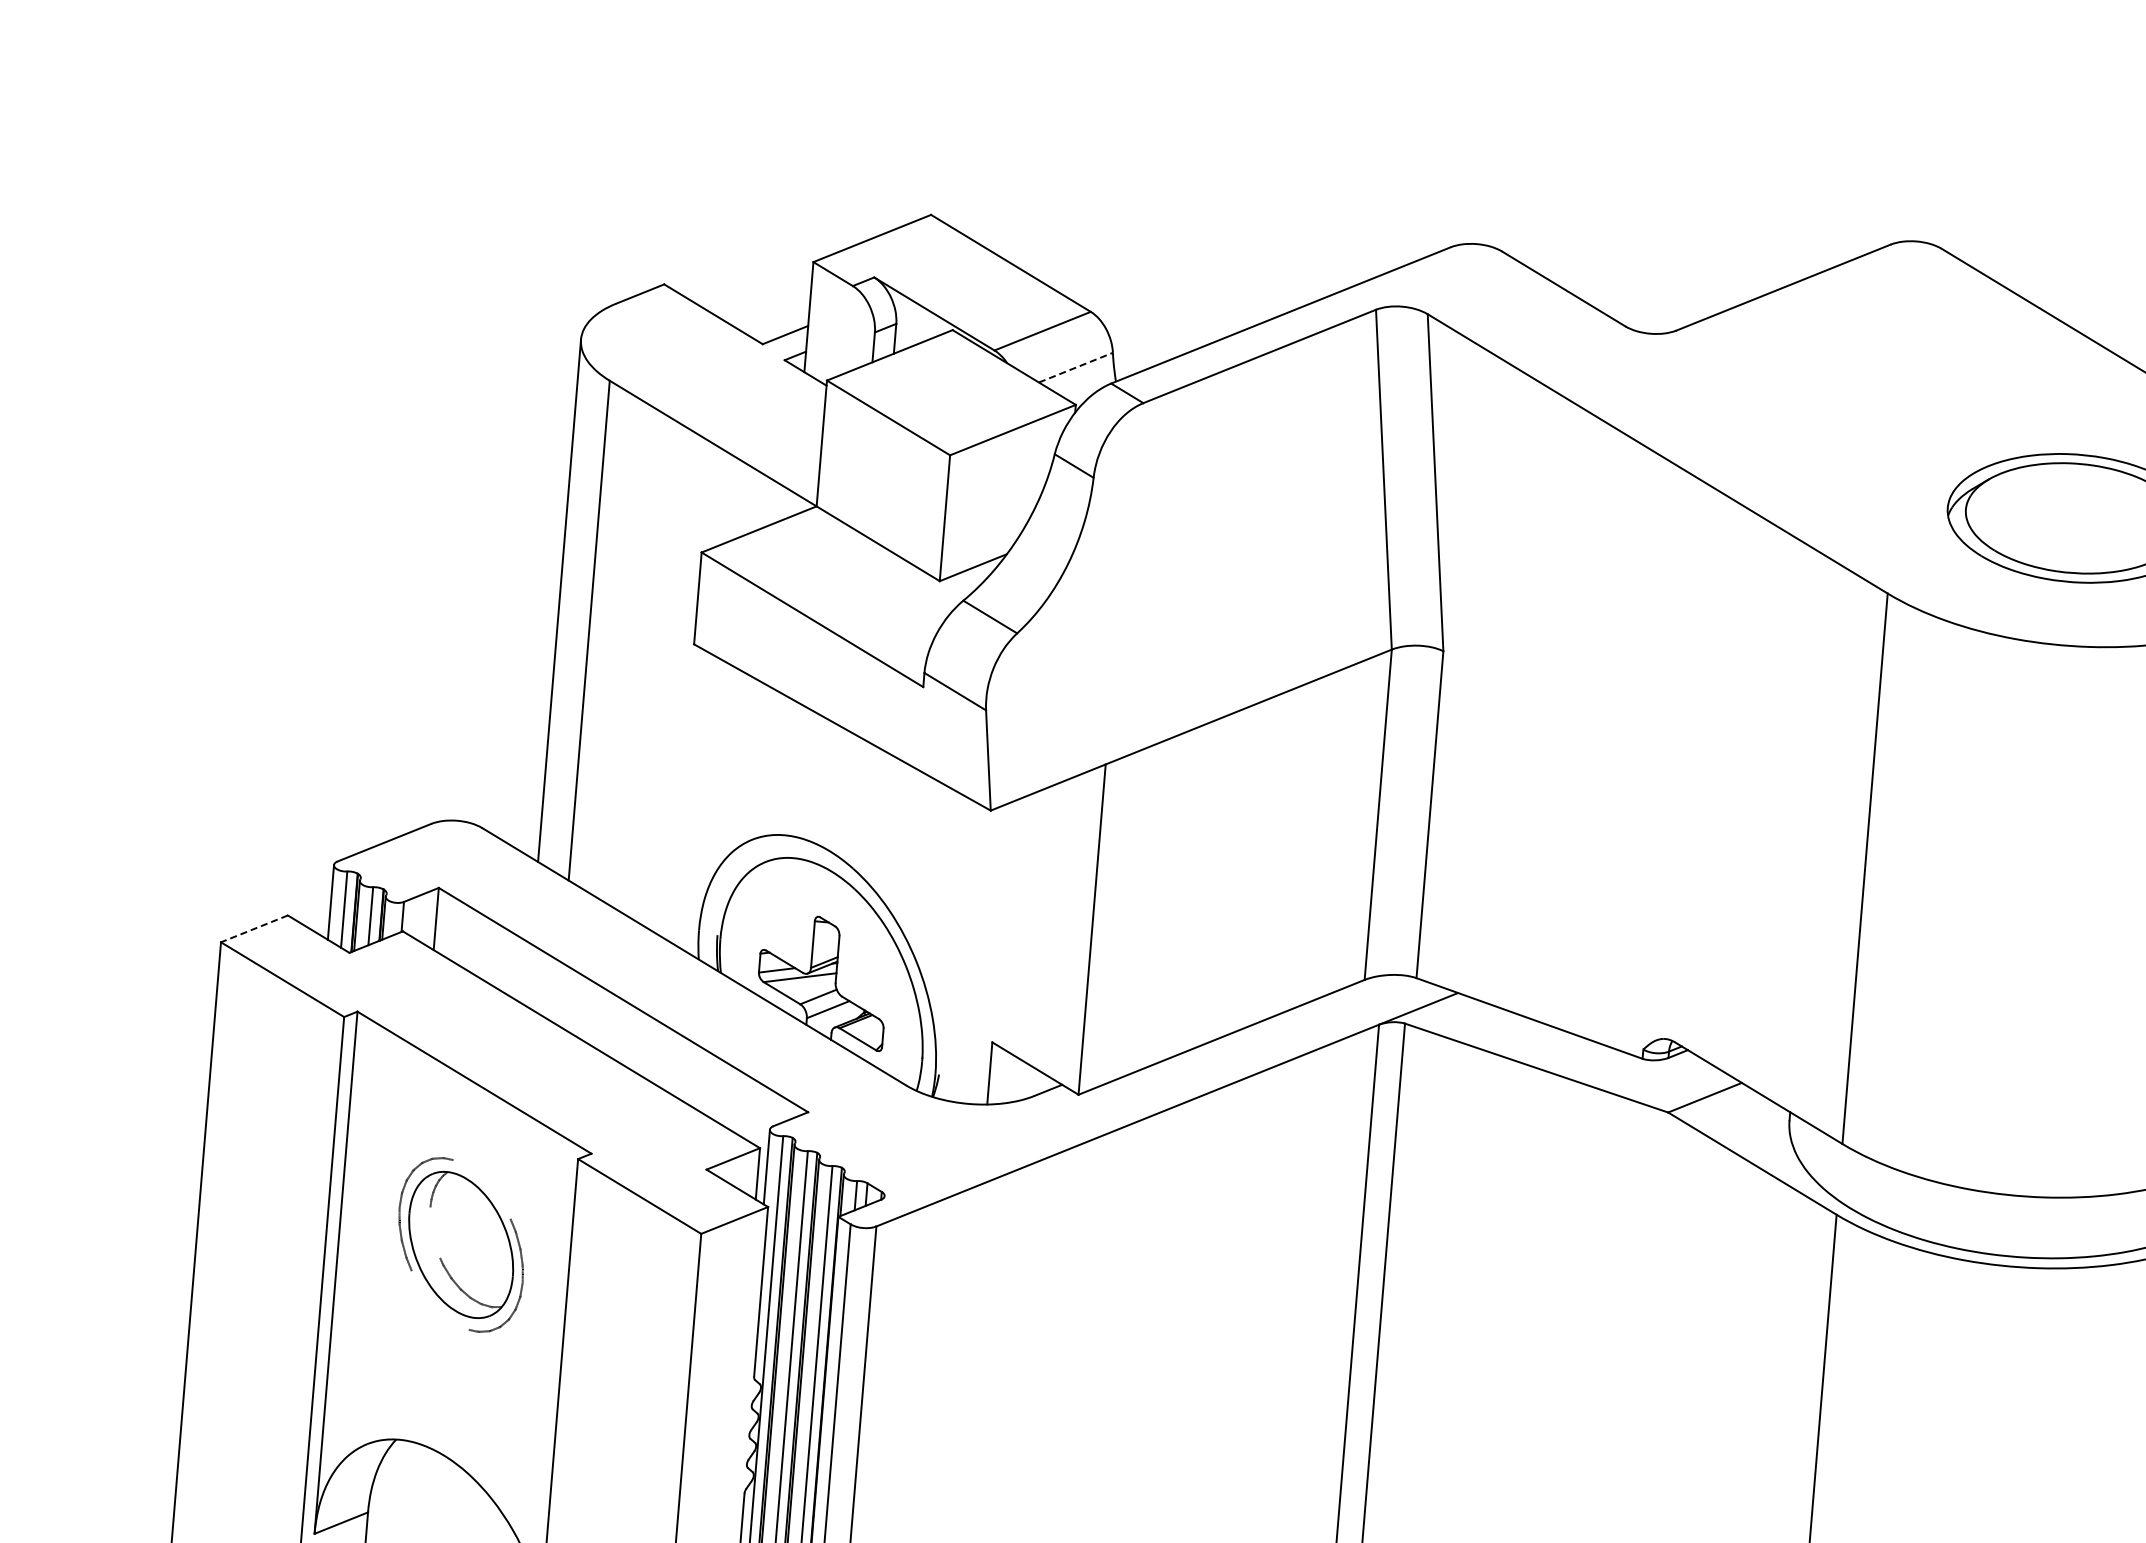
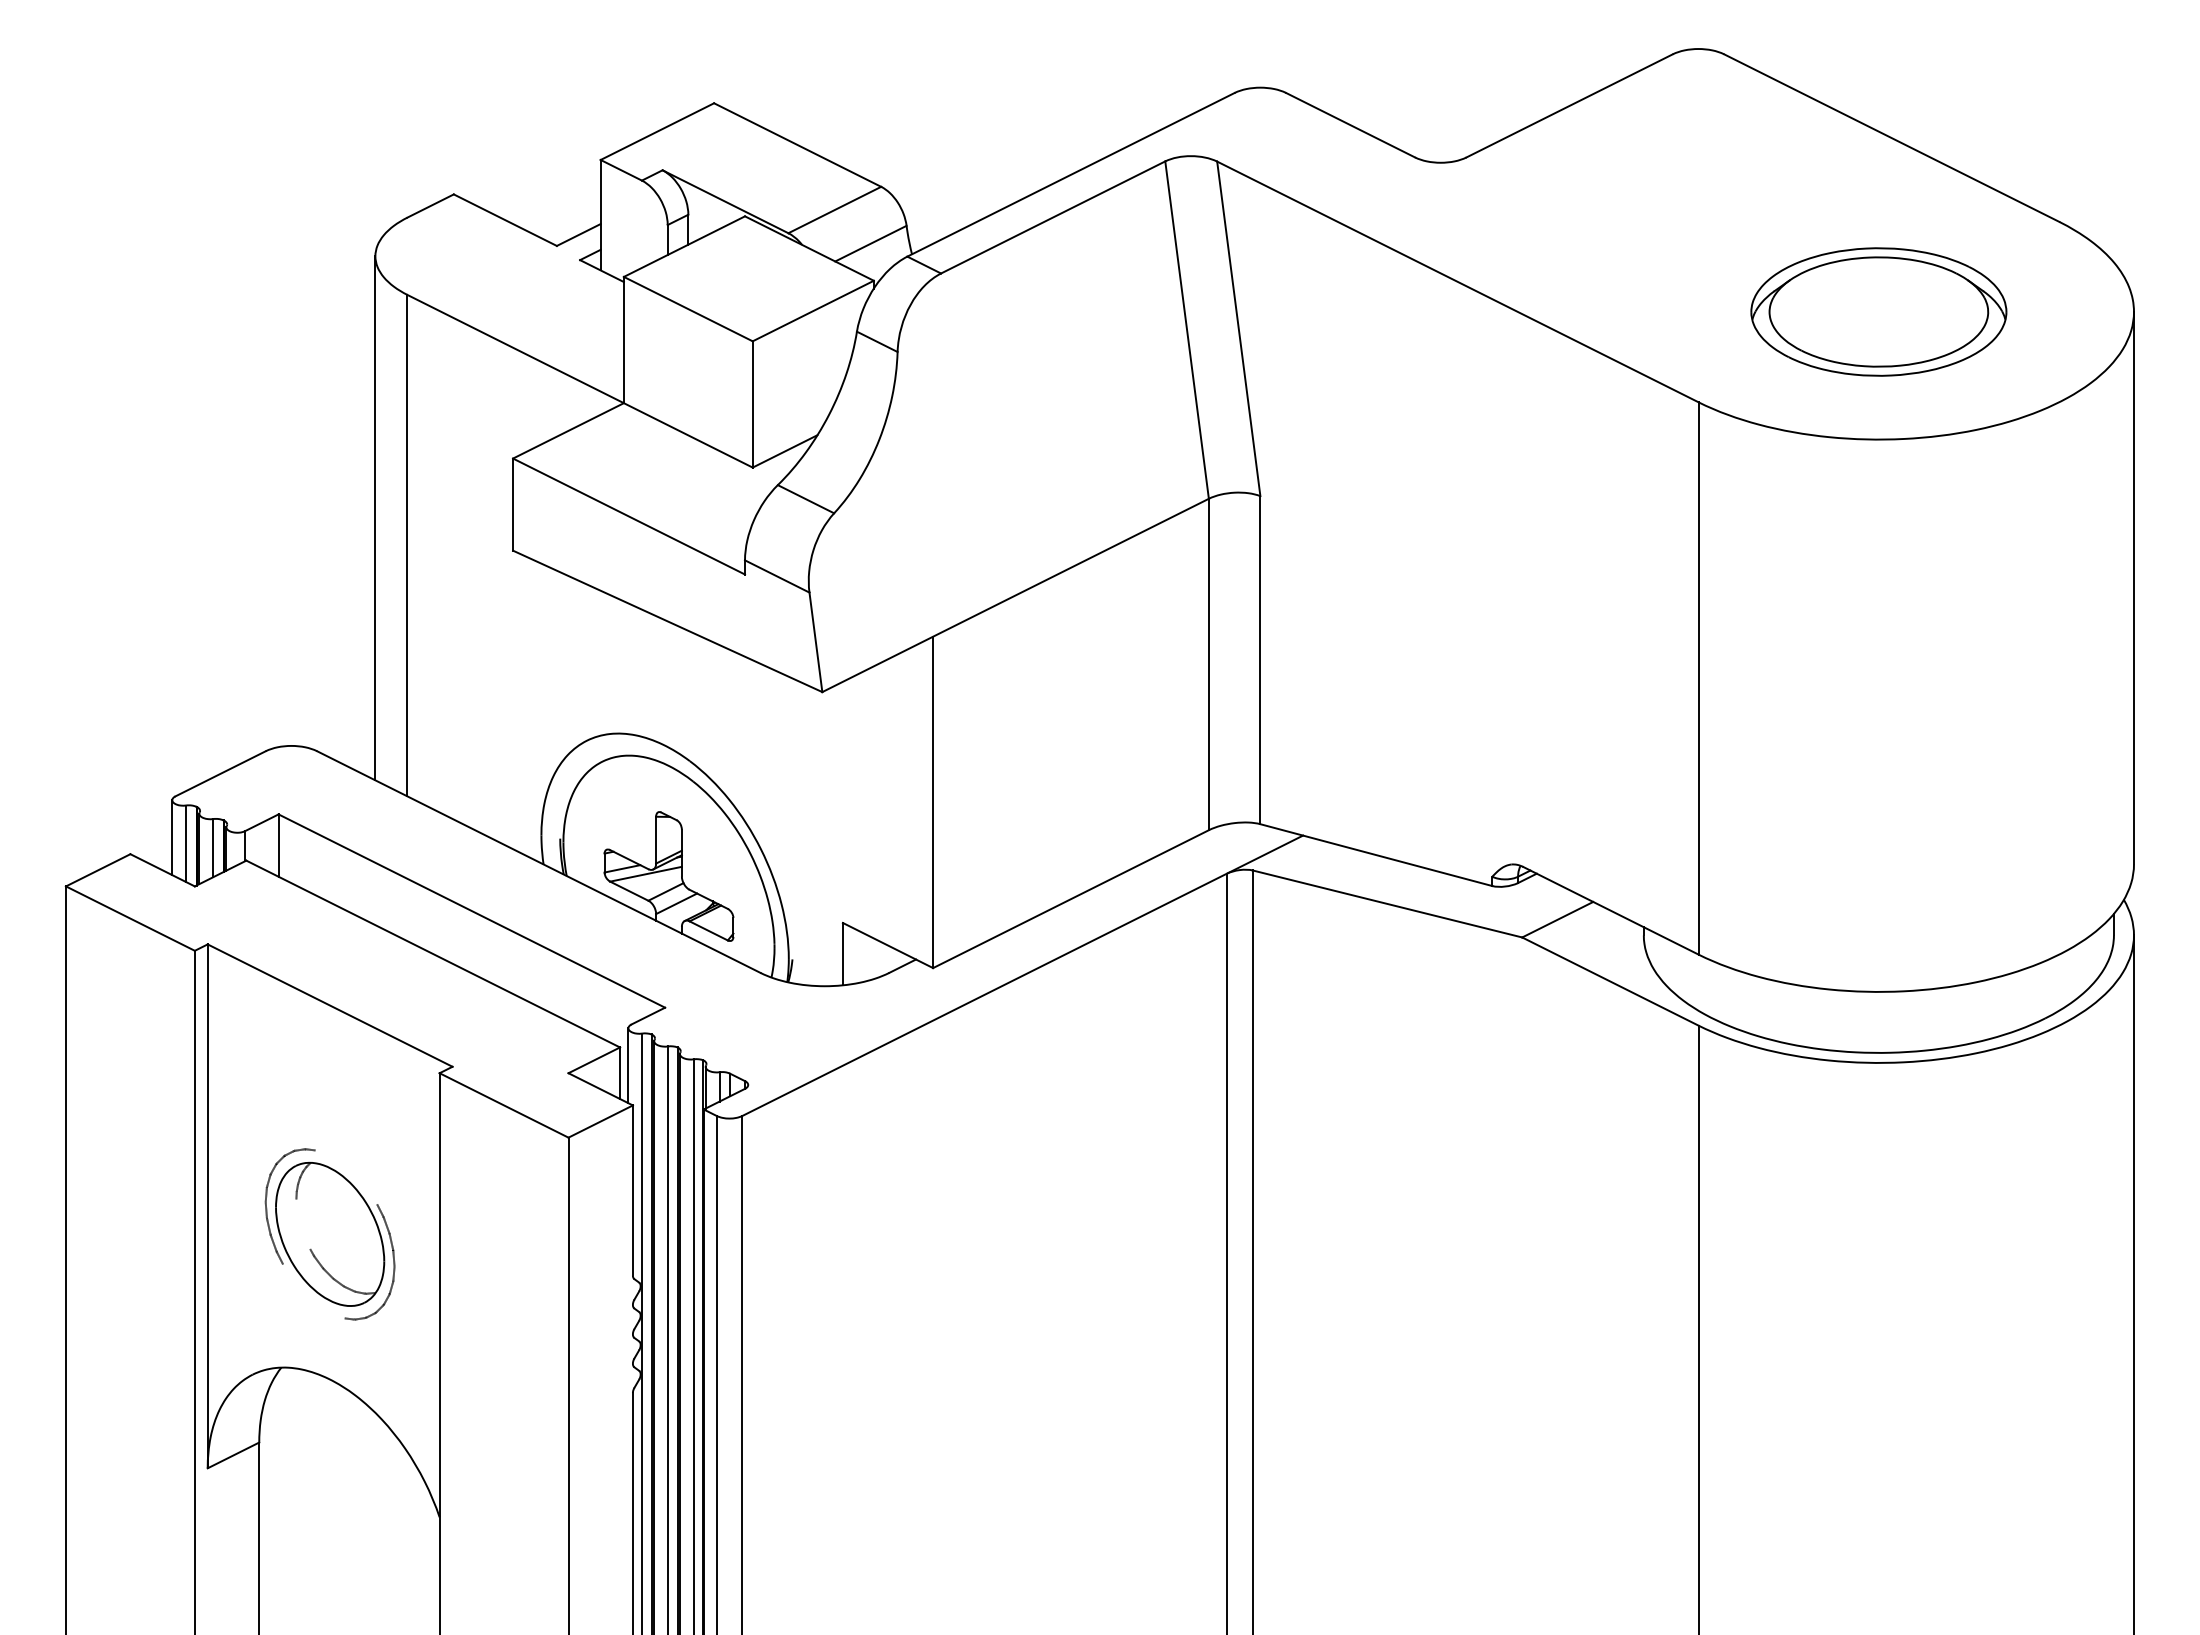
line: (1075, 367) -> (870, 243), dashed -> solid
line: (253, 929) -> (97, 870), dashed -> solid
part: (460, 1245) -> (329, 1234), moved

